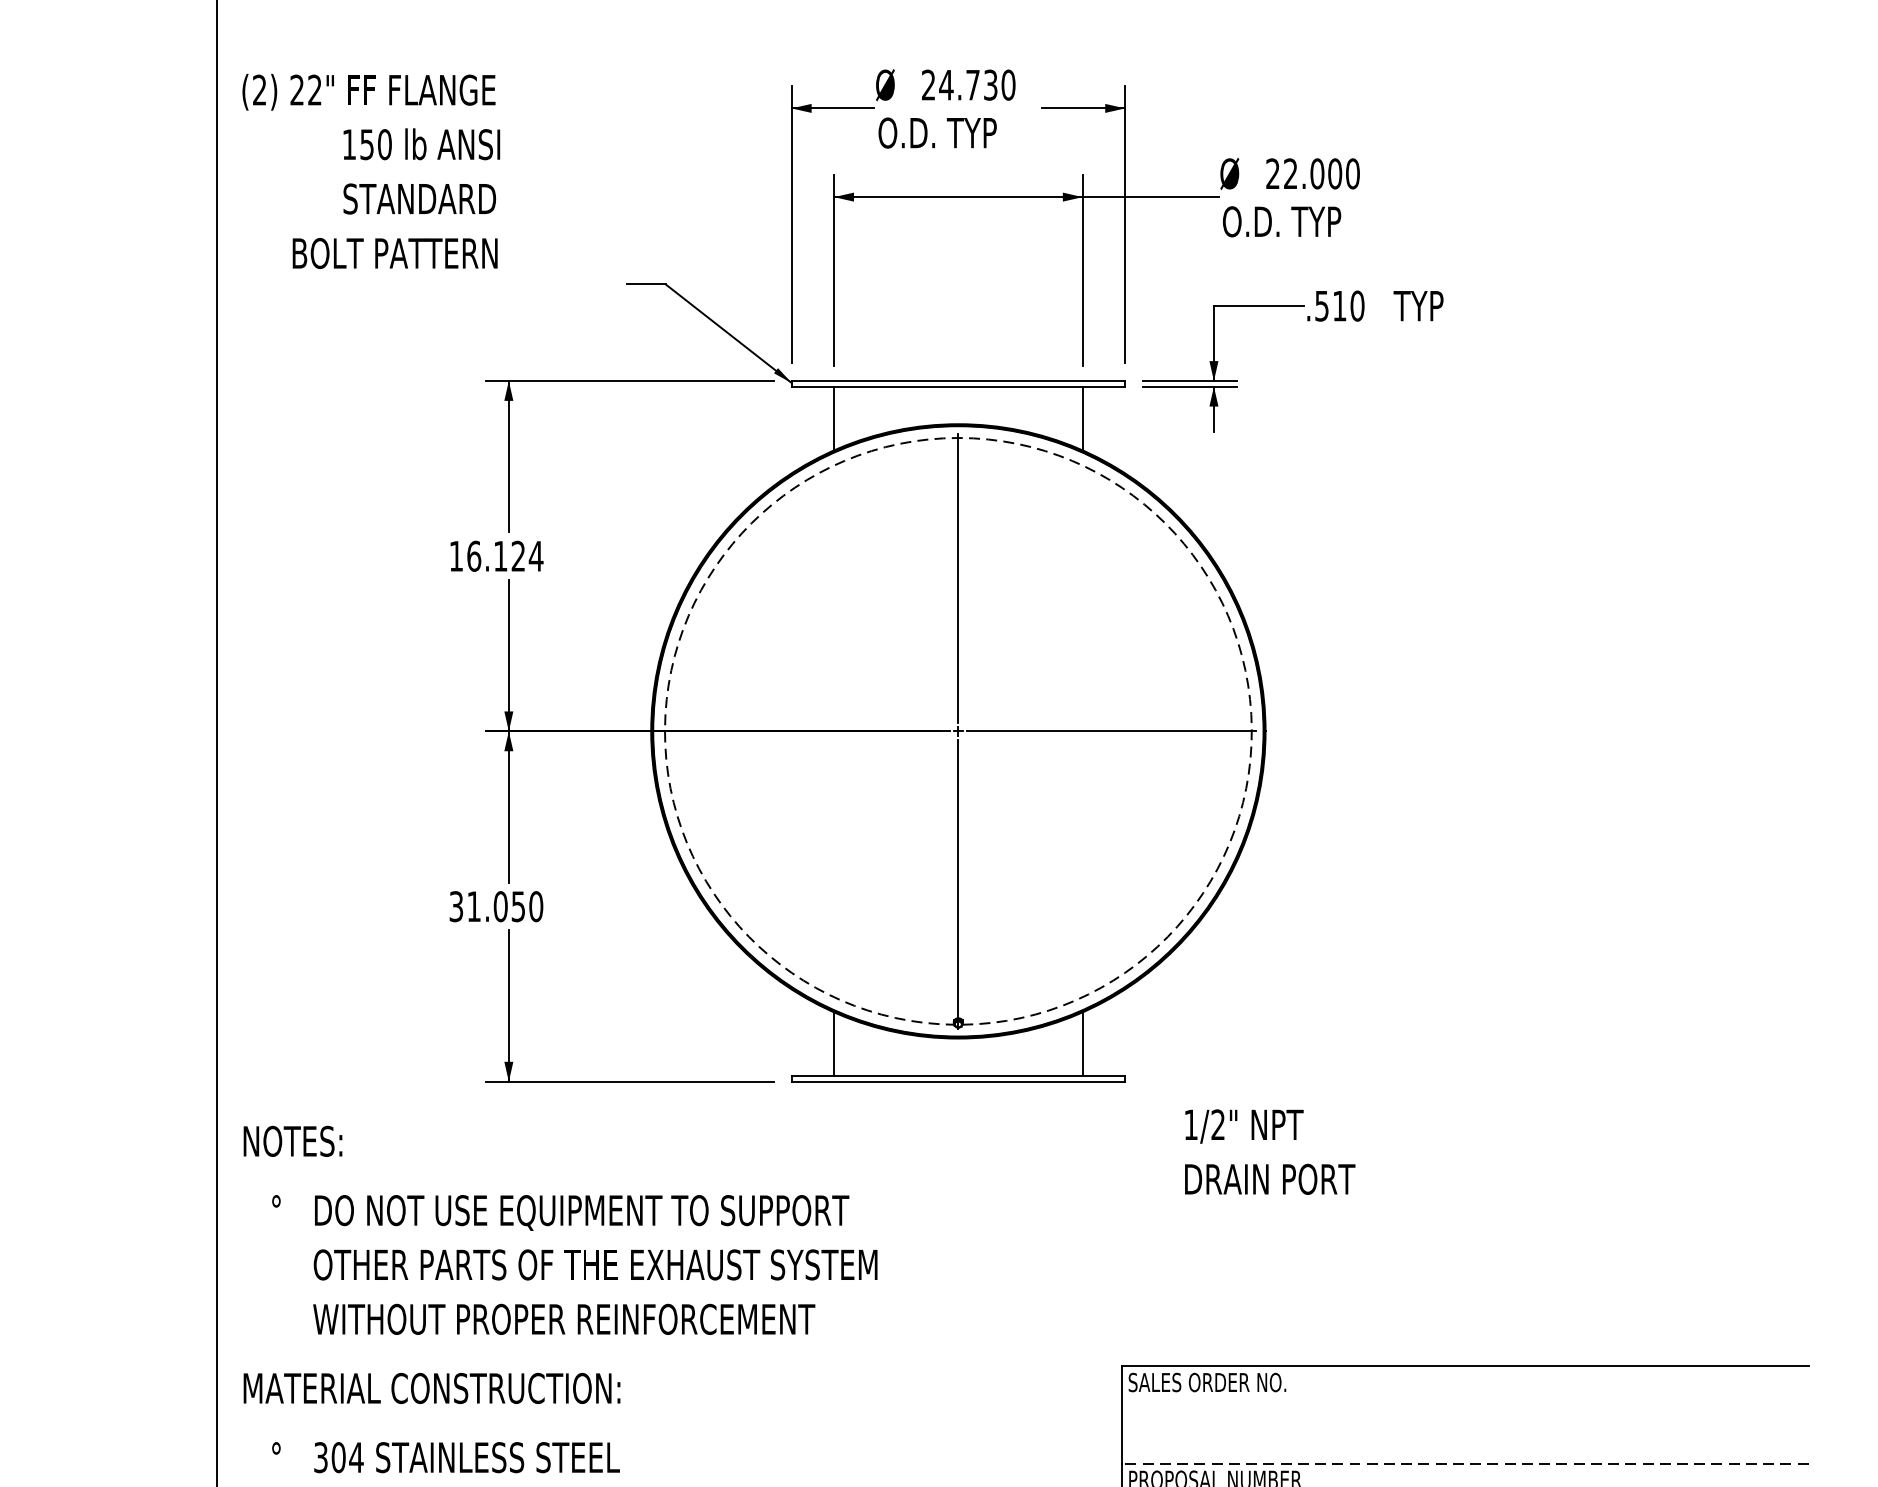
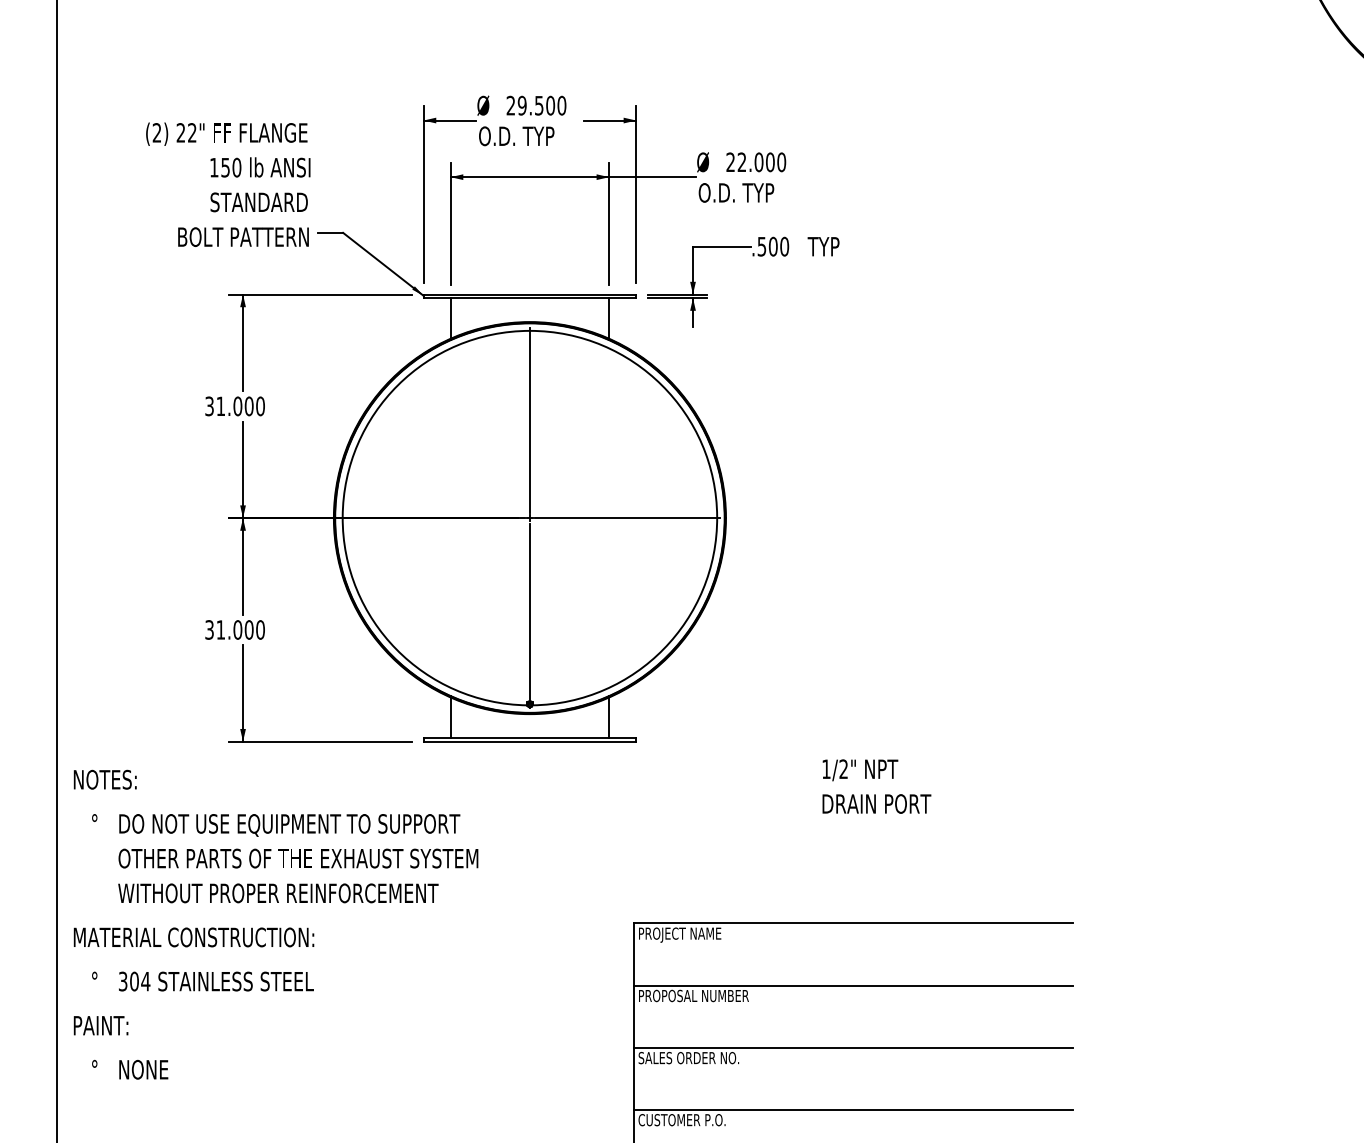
text: (968, 84) -> (536, 105), 24.730 -> 29.500
text: (371, 170) -> (228, 184), moved
text: (1338, 305) -> (772, 246), .510 -> .500
arc: (957, 437) -> (529, 330), dashed -> solid
text: (497, 556) -> (235, 406), 16.124 -> 31.000
text: (517, 905) -> (248, 629), 31.050 -> 31.000
text: (1269, 1151) -> (876, 786), moved
text: (1206, 1383) -> (688, 934), SALES ORDER NO. -> PROJECT NAME
line: (1463, 1463) -> (852, 985), dashed -> solid

